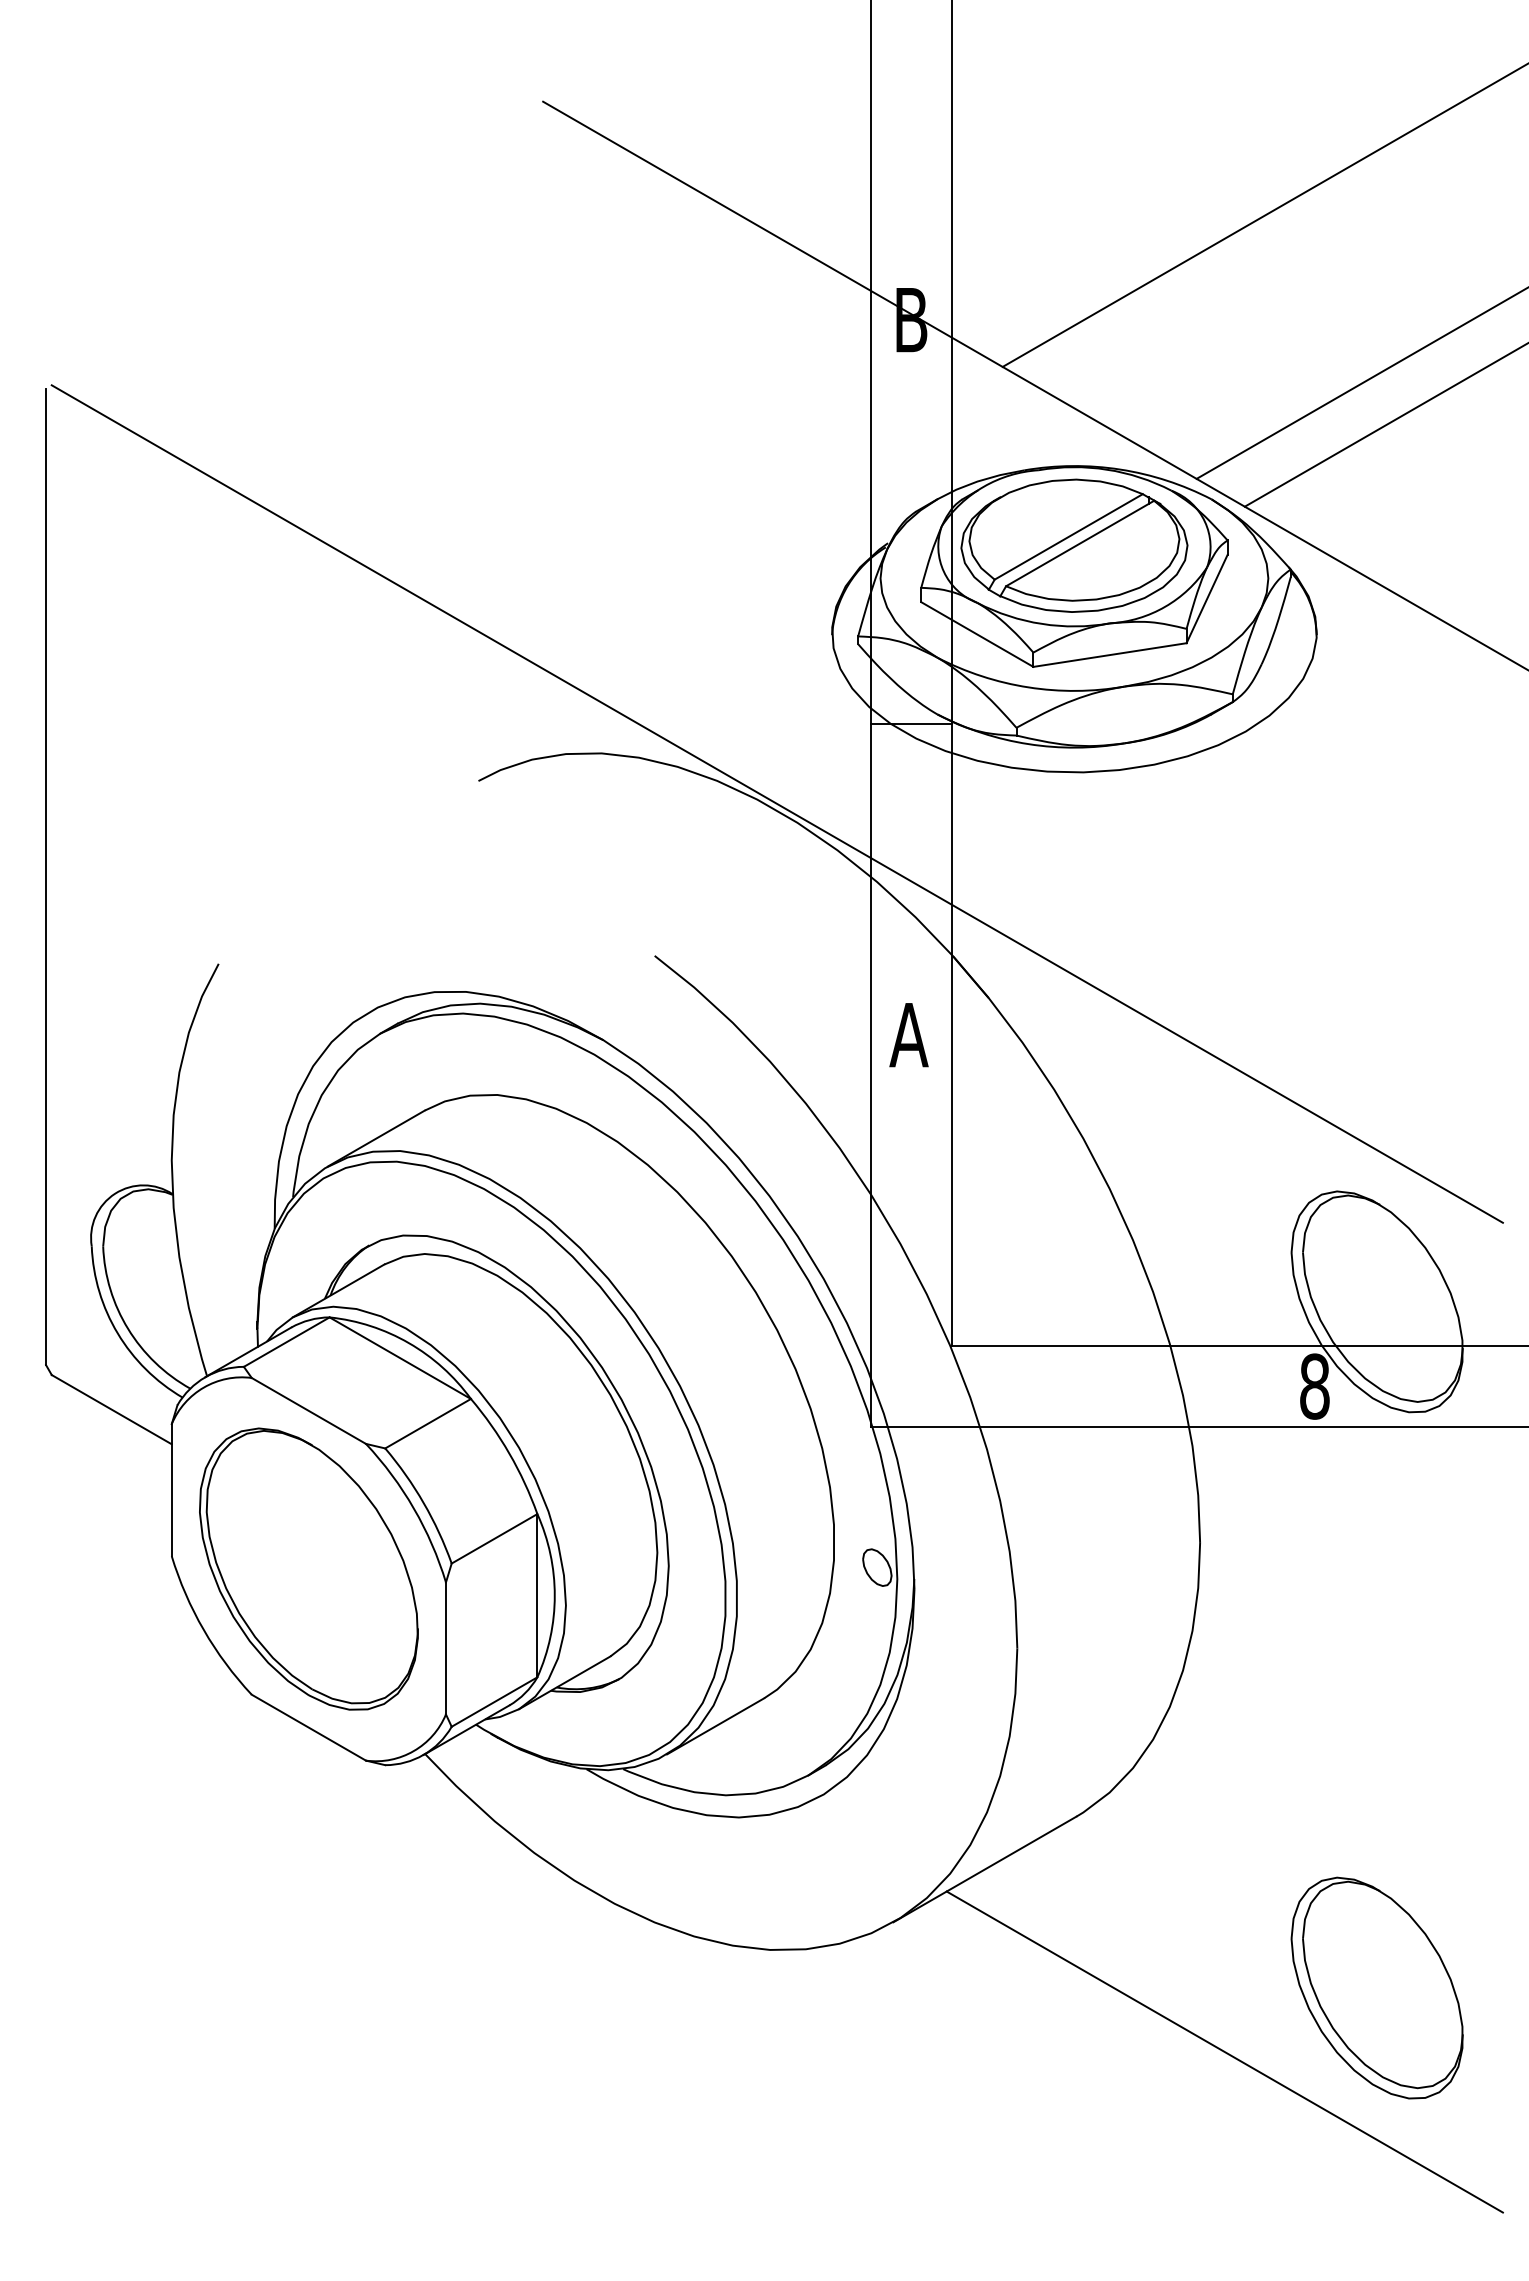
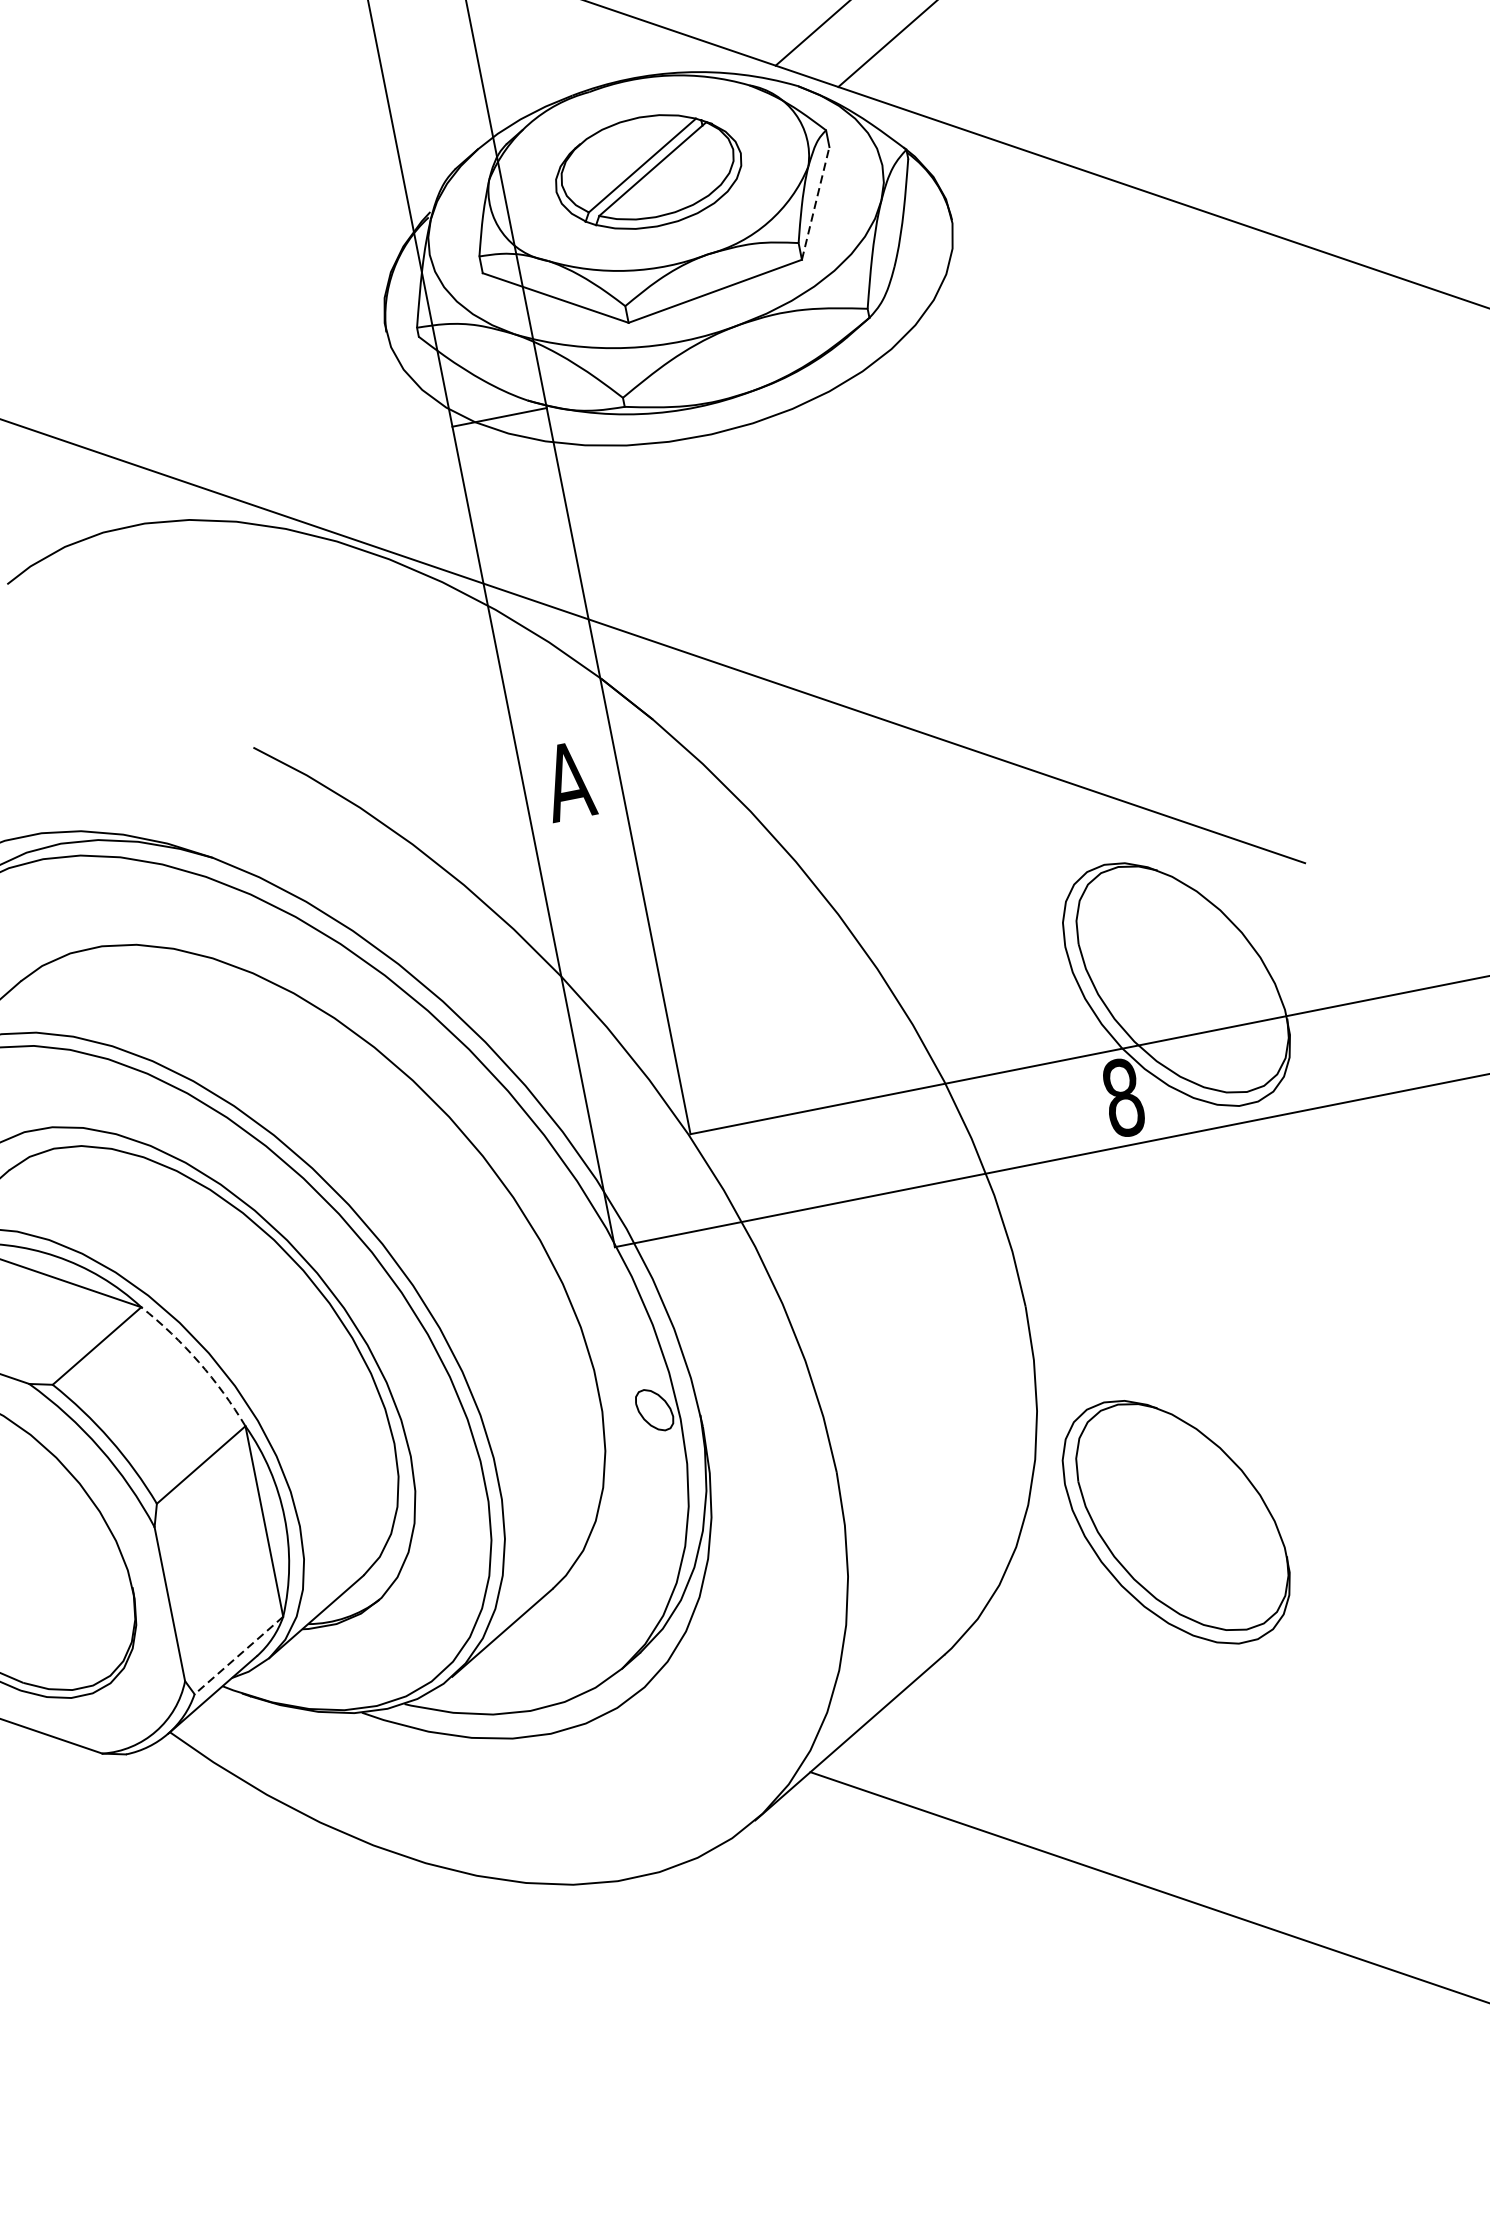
part: (1074, 545) -> (648, 171), size x0.7
line: (1207, 599) -> (816, 203), solid -> dashed
arc: (509, 1453) -> (198, 1361), solid -> dashed
line: (494, 1702) -> (238, 1656), solid -> dashed
part: (1376, 1987) -> (1175, 1521), moved

